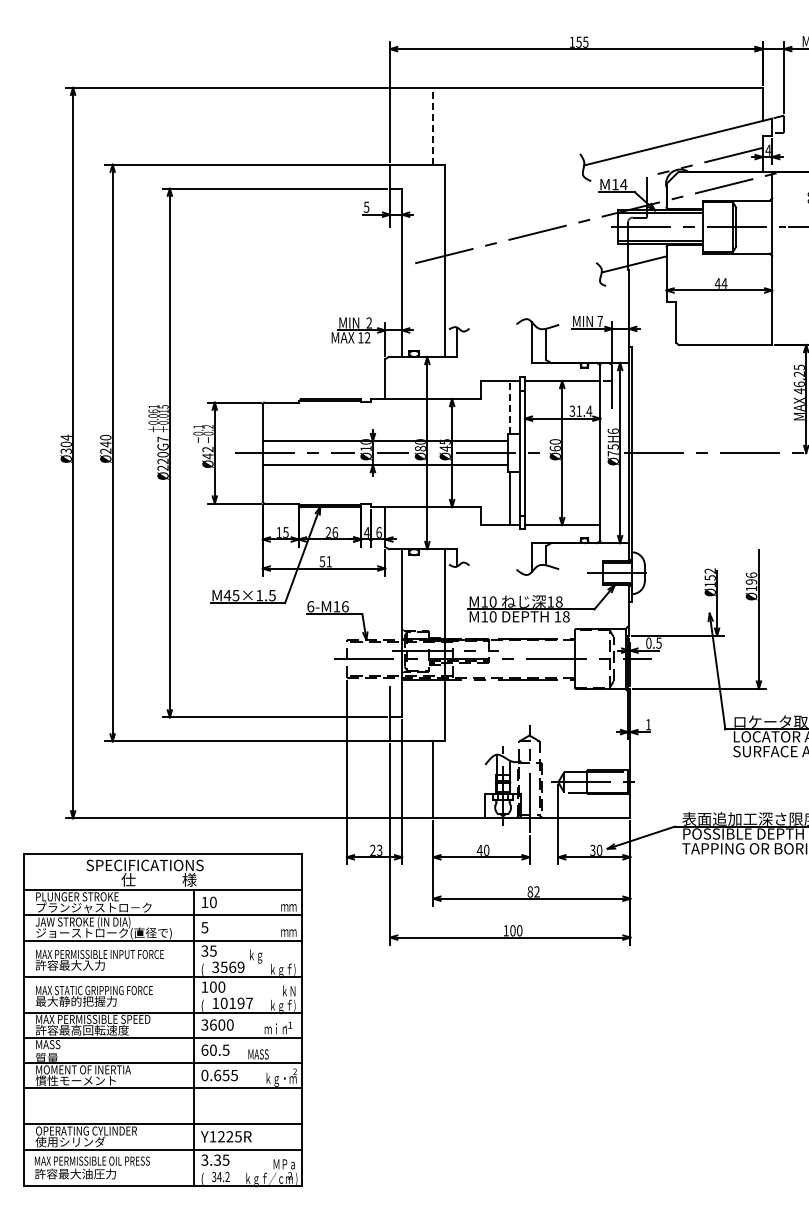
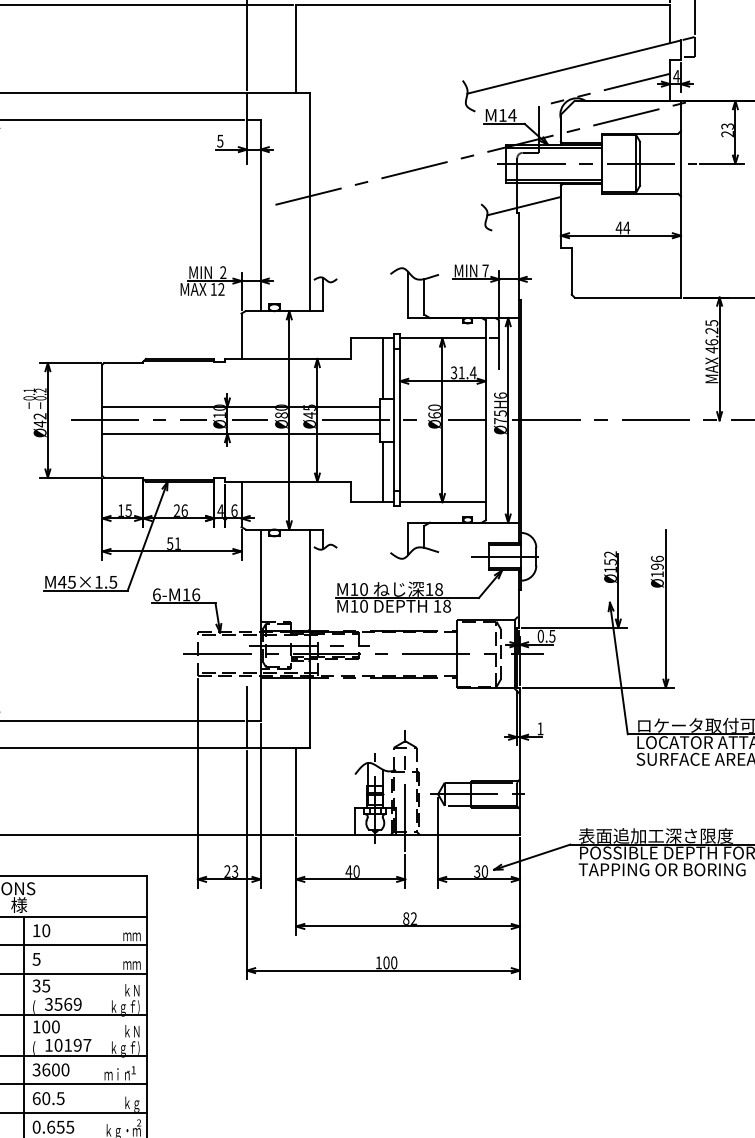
line: (433, 125) -> (296, 48), dashed -> solid
line: (510, 406) -> (383, 367), dashed -> solid
line: (583, 453) -> (466, 420), added
text: (272, 956) -> (113, 992), ｋｇ -> ｋＮ
text: (271, 1054) -> (112, 1103), MASS -> ｋｇ

